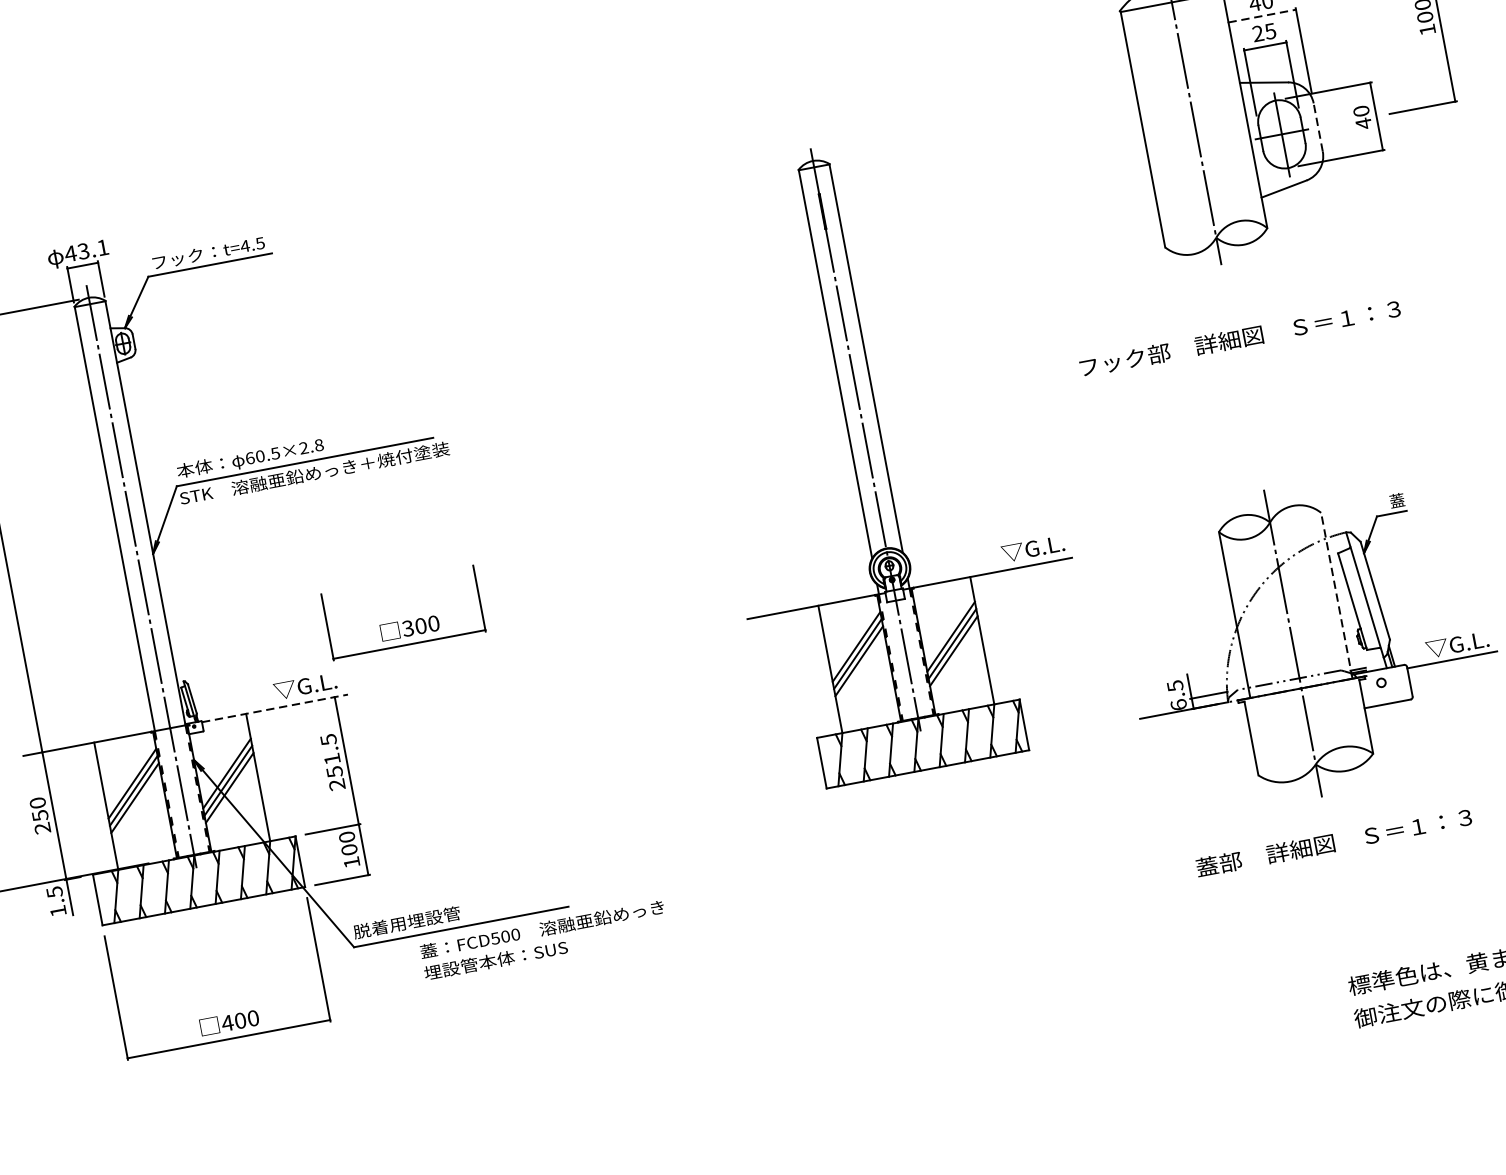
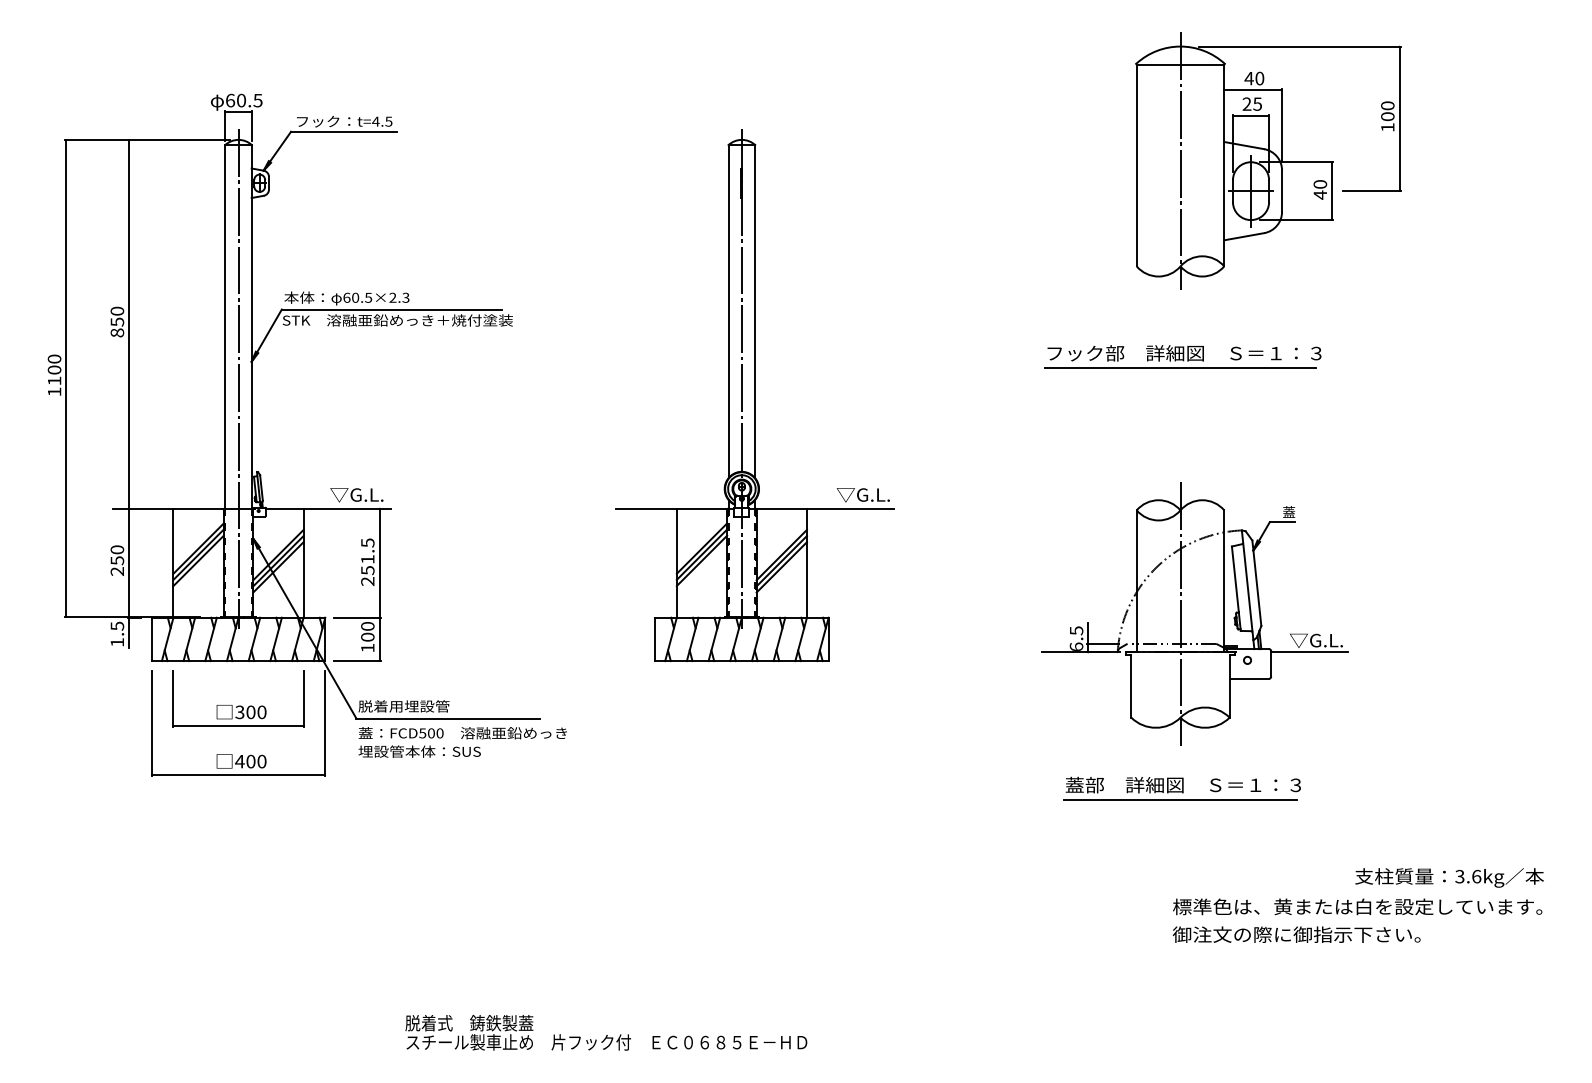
line: (1262, 16) -> (1253, 90), dashed -> solid
line: (1318, 127) -> (1282, 191), dashed -> solid
text: (85, 250) -> (243, 100), 43.1 -> 60.5
line: (1238, 356) -> (1180, 368), added
text: (318, 444) -> (405, 297), 60.5×2.8 -> 60.5×2.3
part: (884, 456) -> (754, 395), moved
line: (1336, 594) -> (1224, 580), dashed -> solid
part: (404, 620) -> (238, 705), moved
line: (275, 708) -> (328, 508), dashed -> solid
line: (1332, 861) -> (1179, 800), added
text: (543, 940) -> (462, 742), moved

